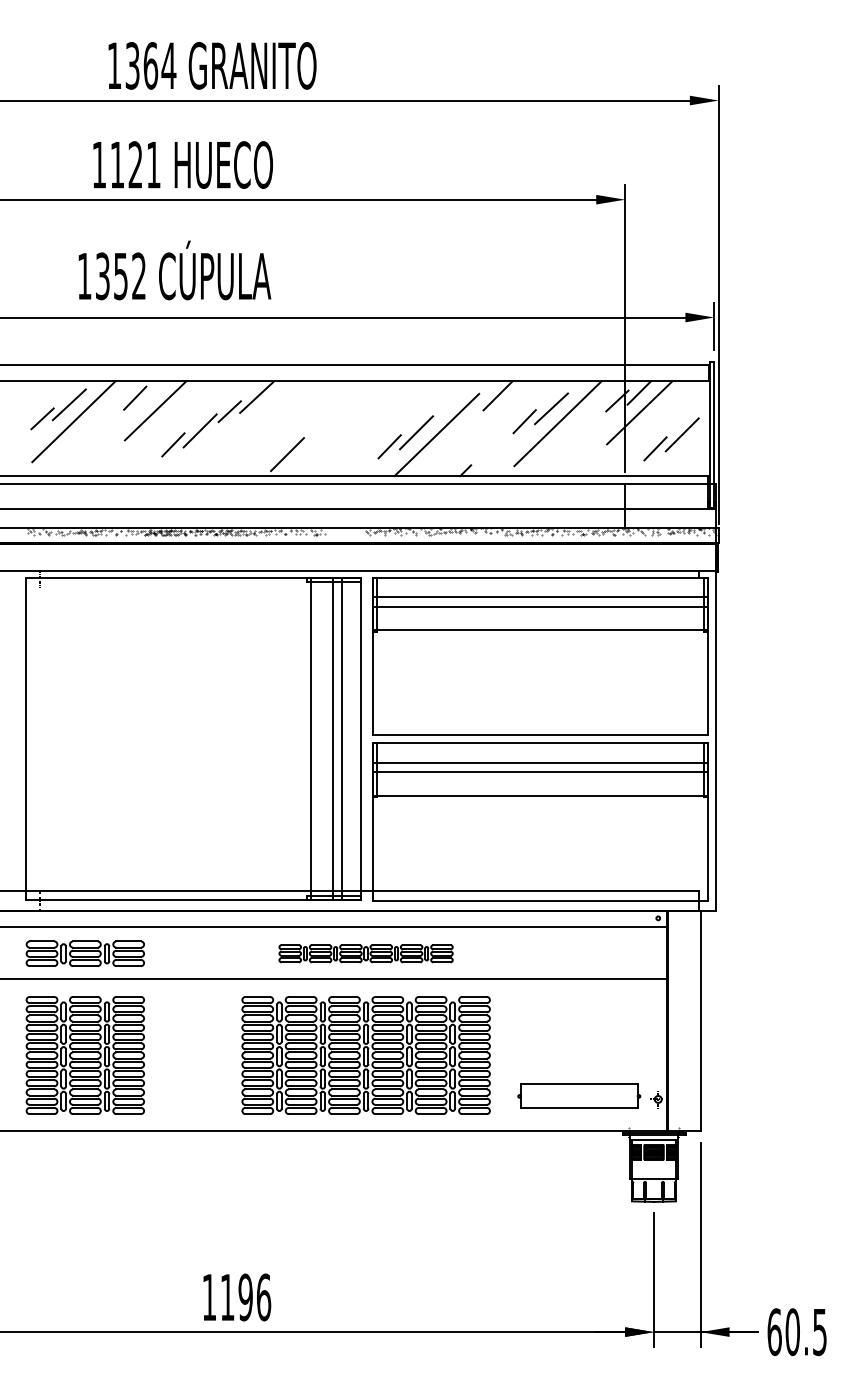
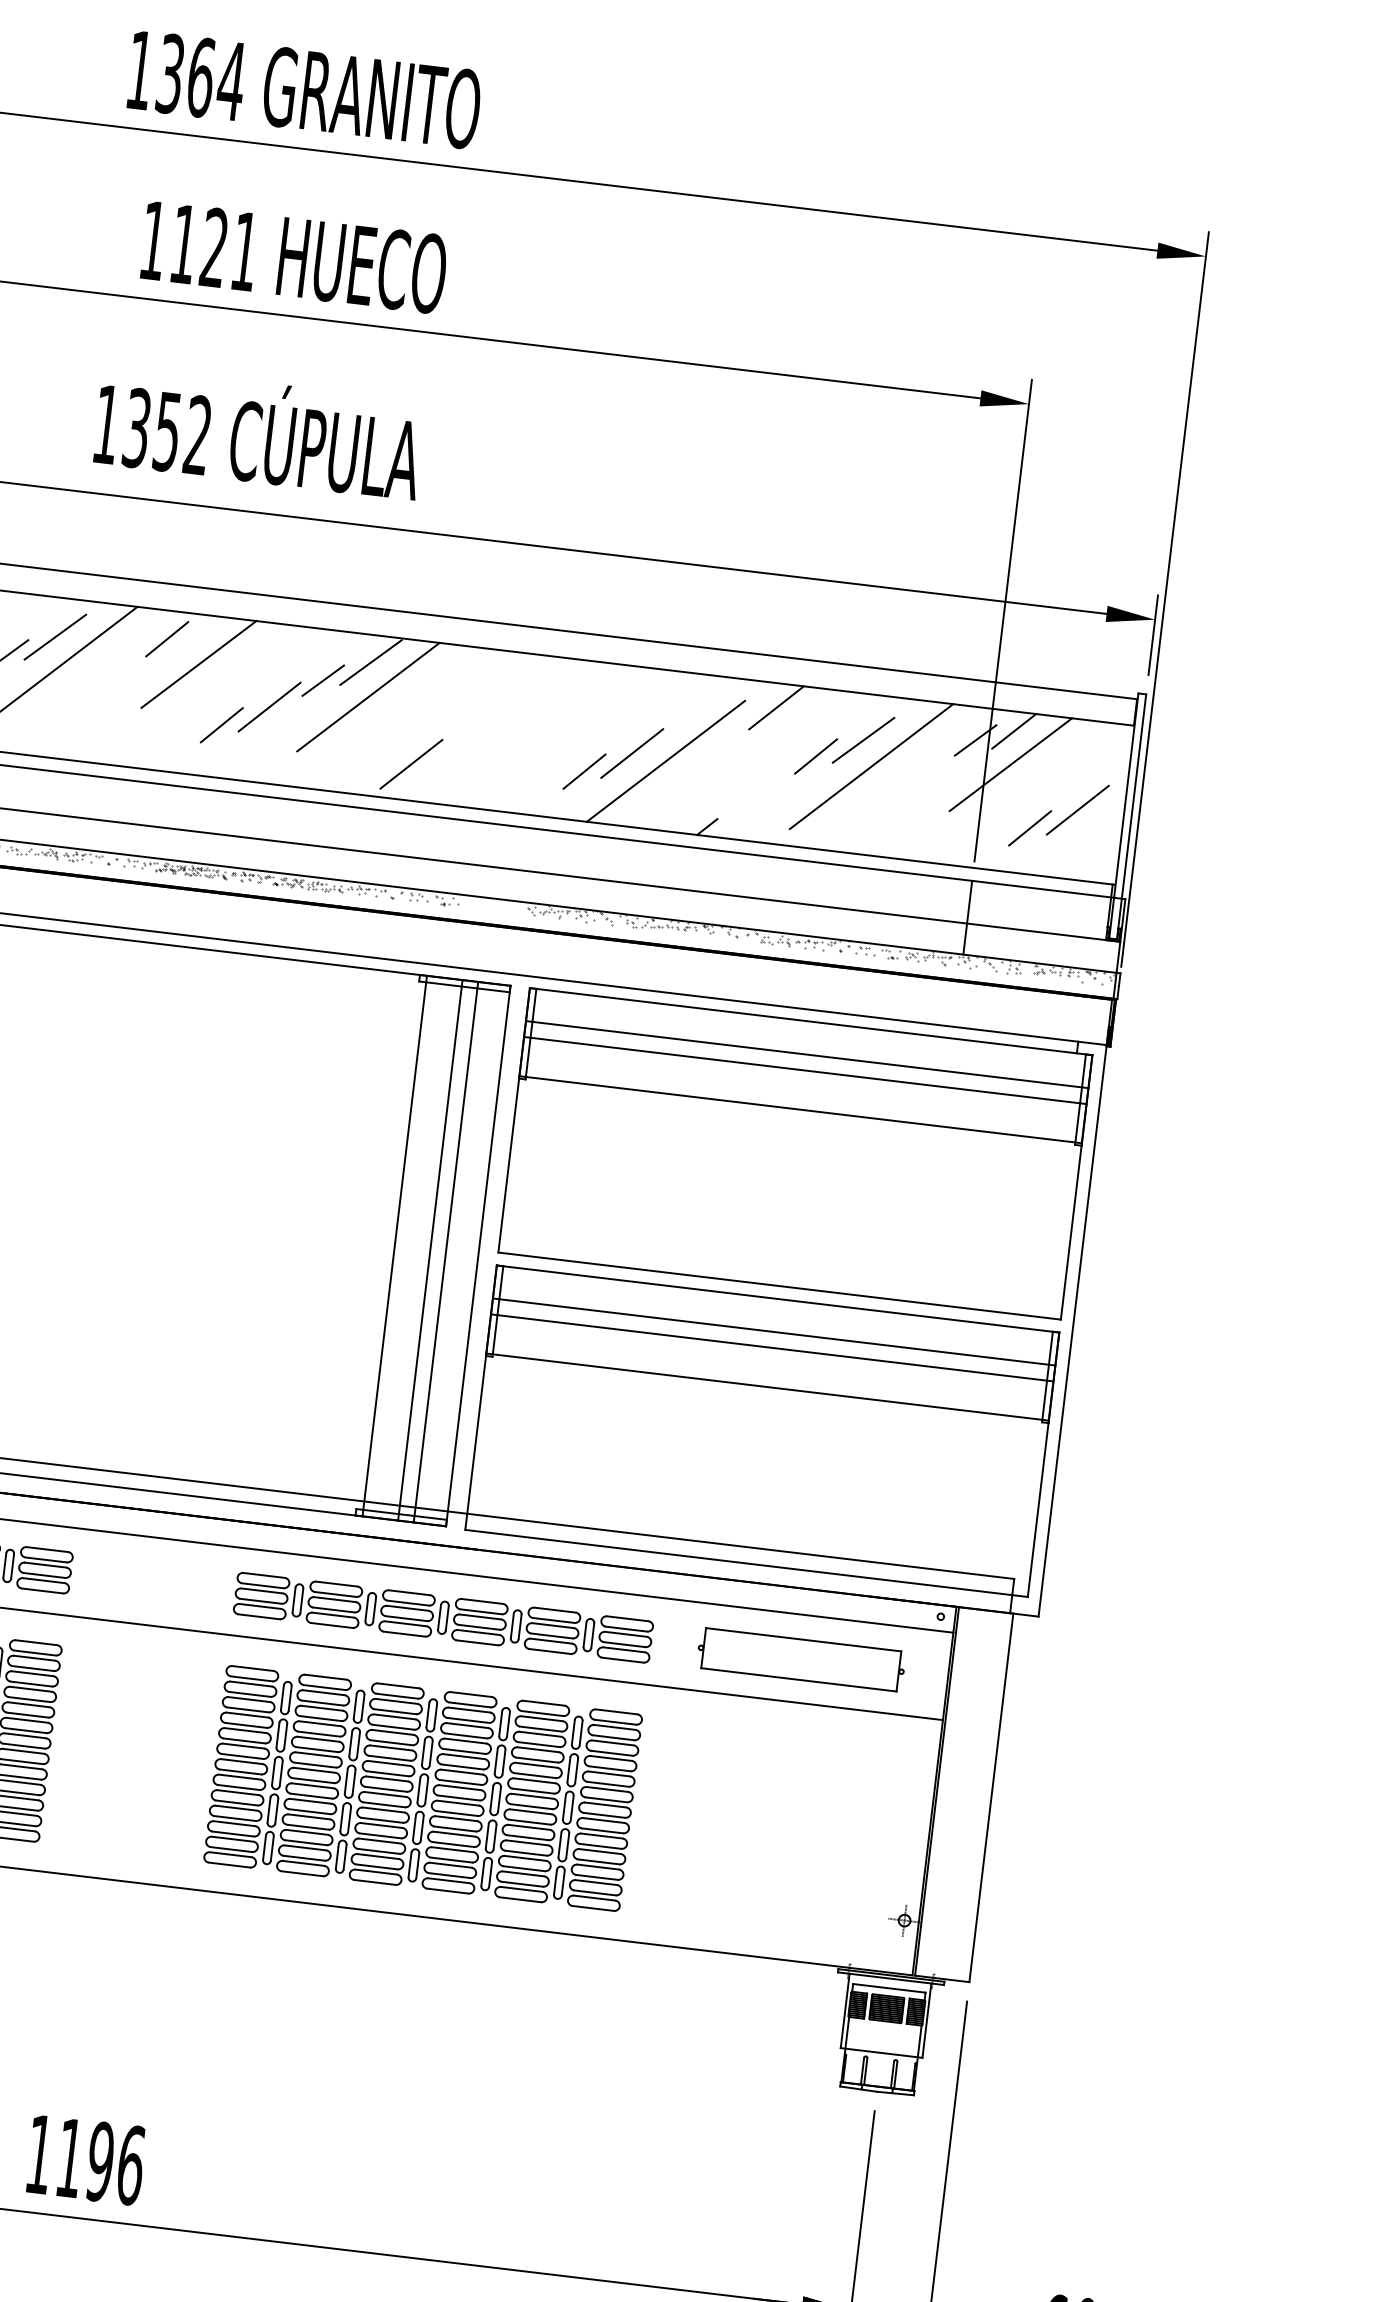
text: (212, 65) -> (304, 89), moved
line: (257, 417) -> (368, 696), added
part: (365, 953) -> (442, 1617), size x1.43
part: (579, 1095) -> (801, 1658), moved
text: (237, 1297) -> (86, 2160), moved

